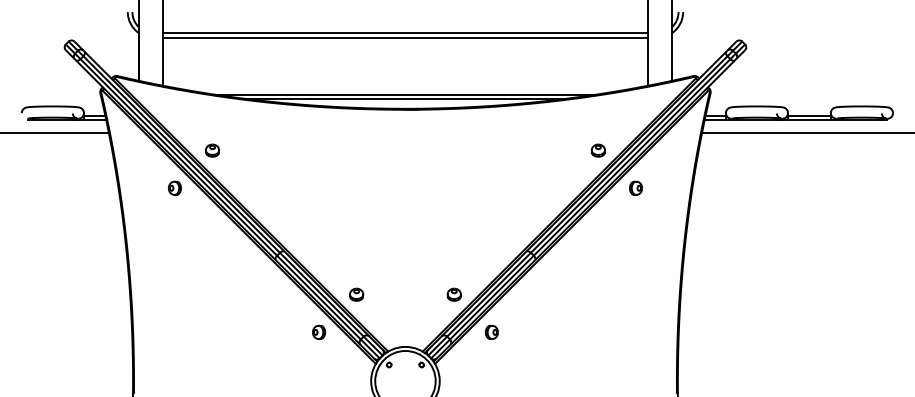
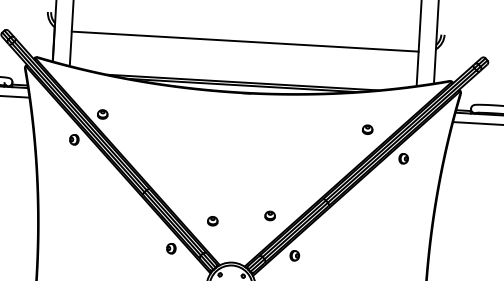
line: (405, 33) -> (245, 38), removed
part: (597, 150) -> (367, 129), moved
part: (356, 294) -> (212, 221), moved
part: (453, 294) -> (269, 215), moved

